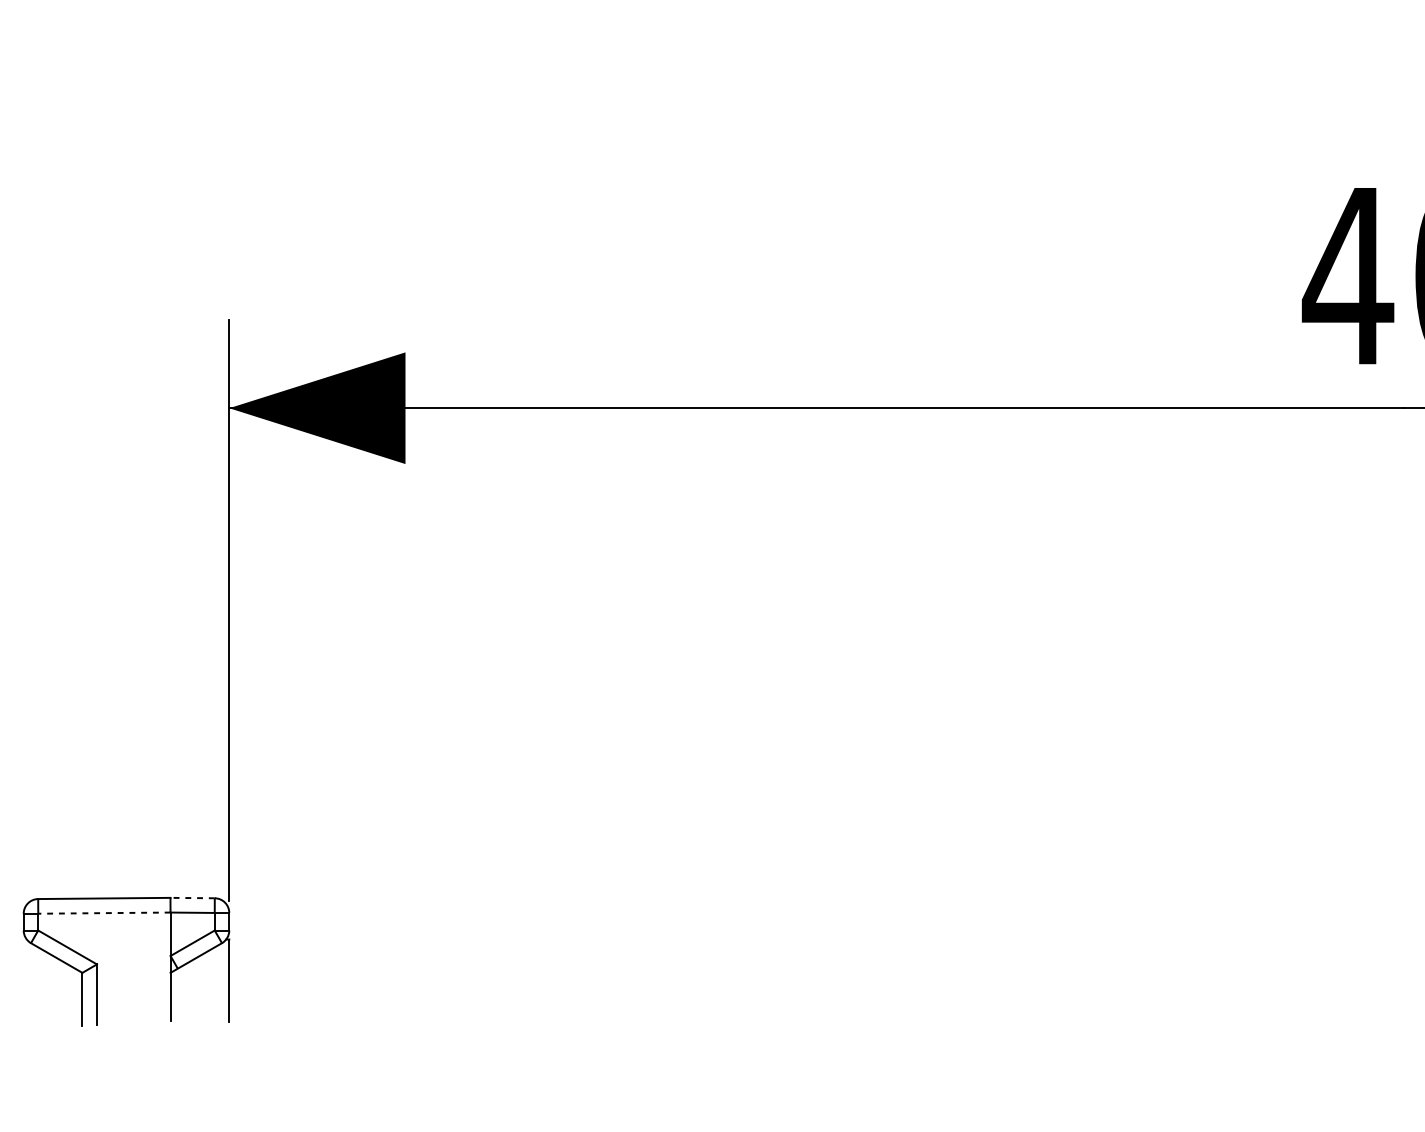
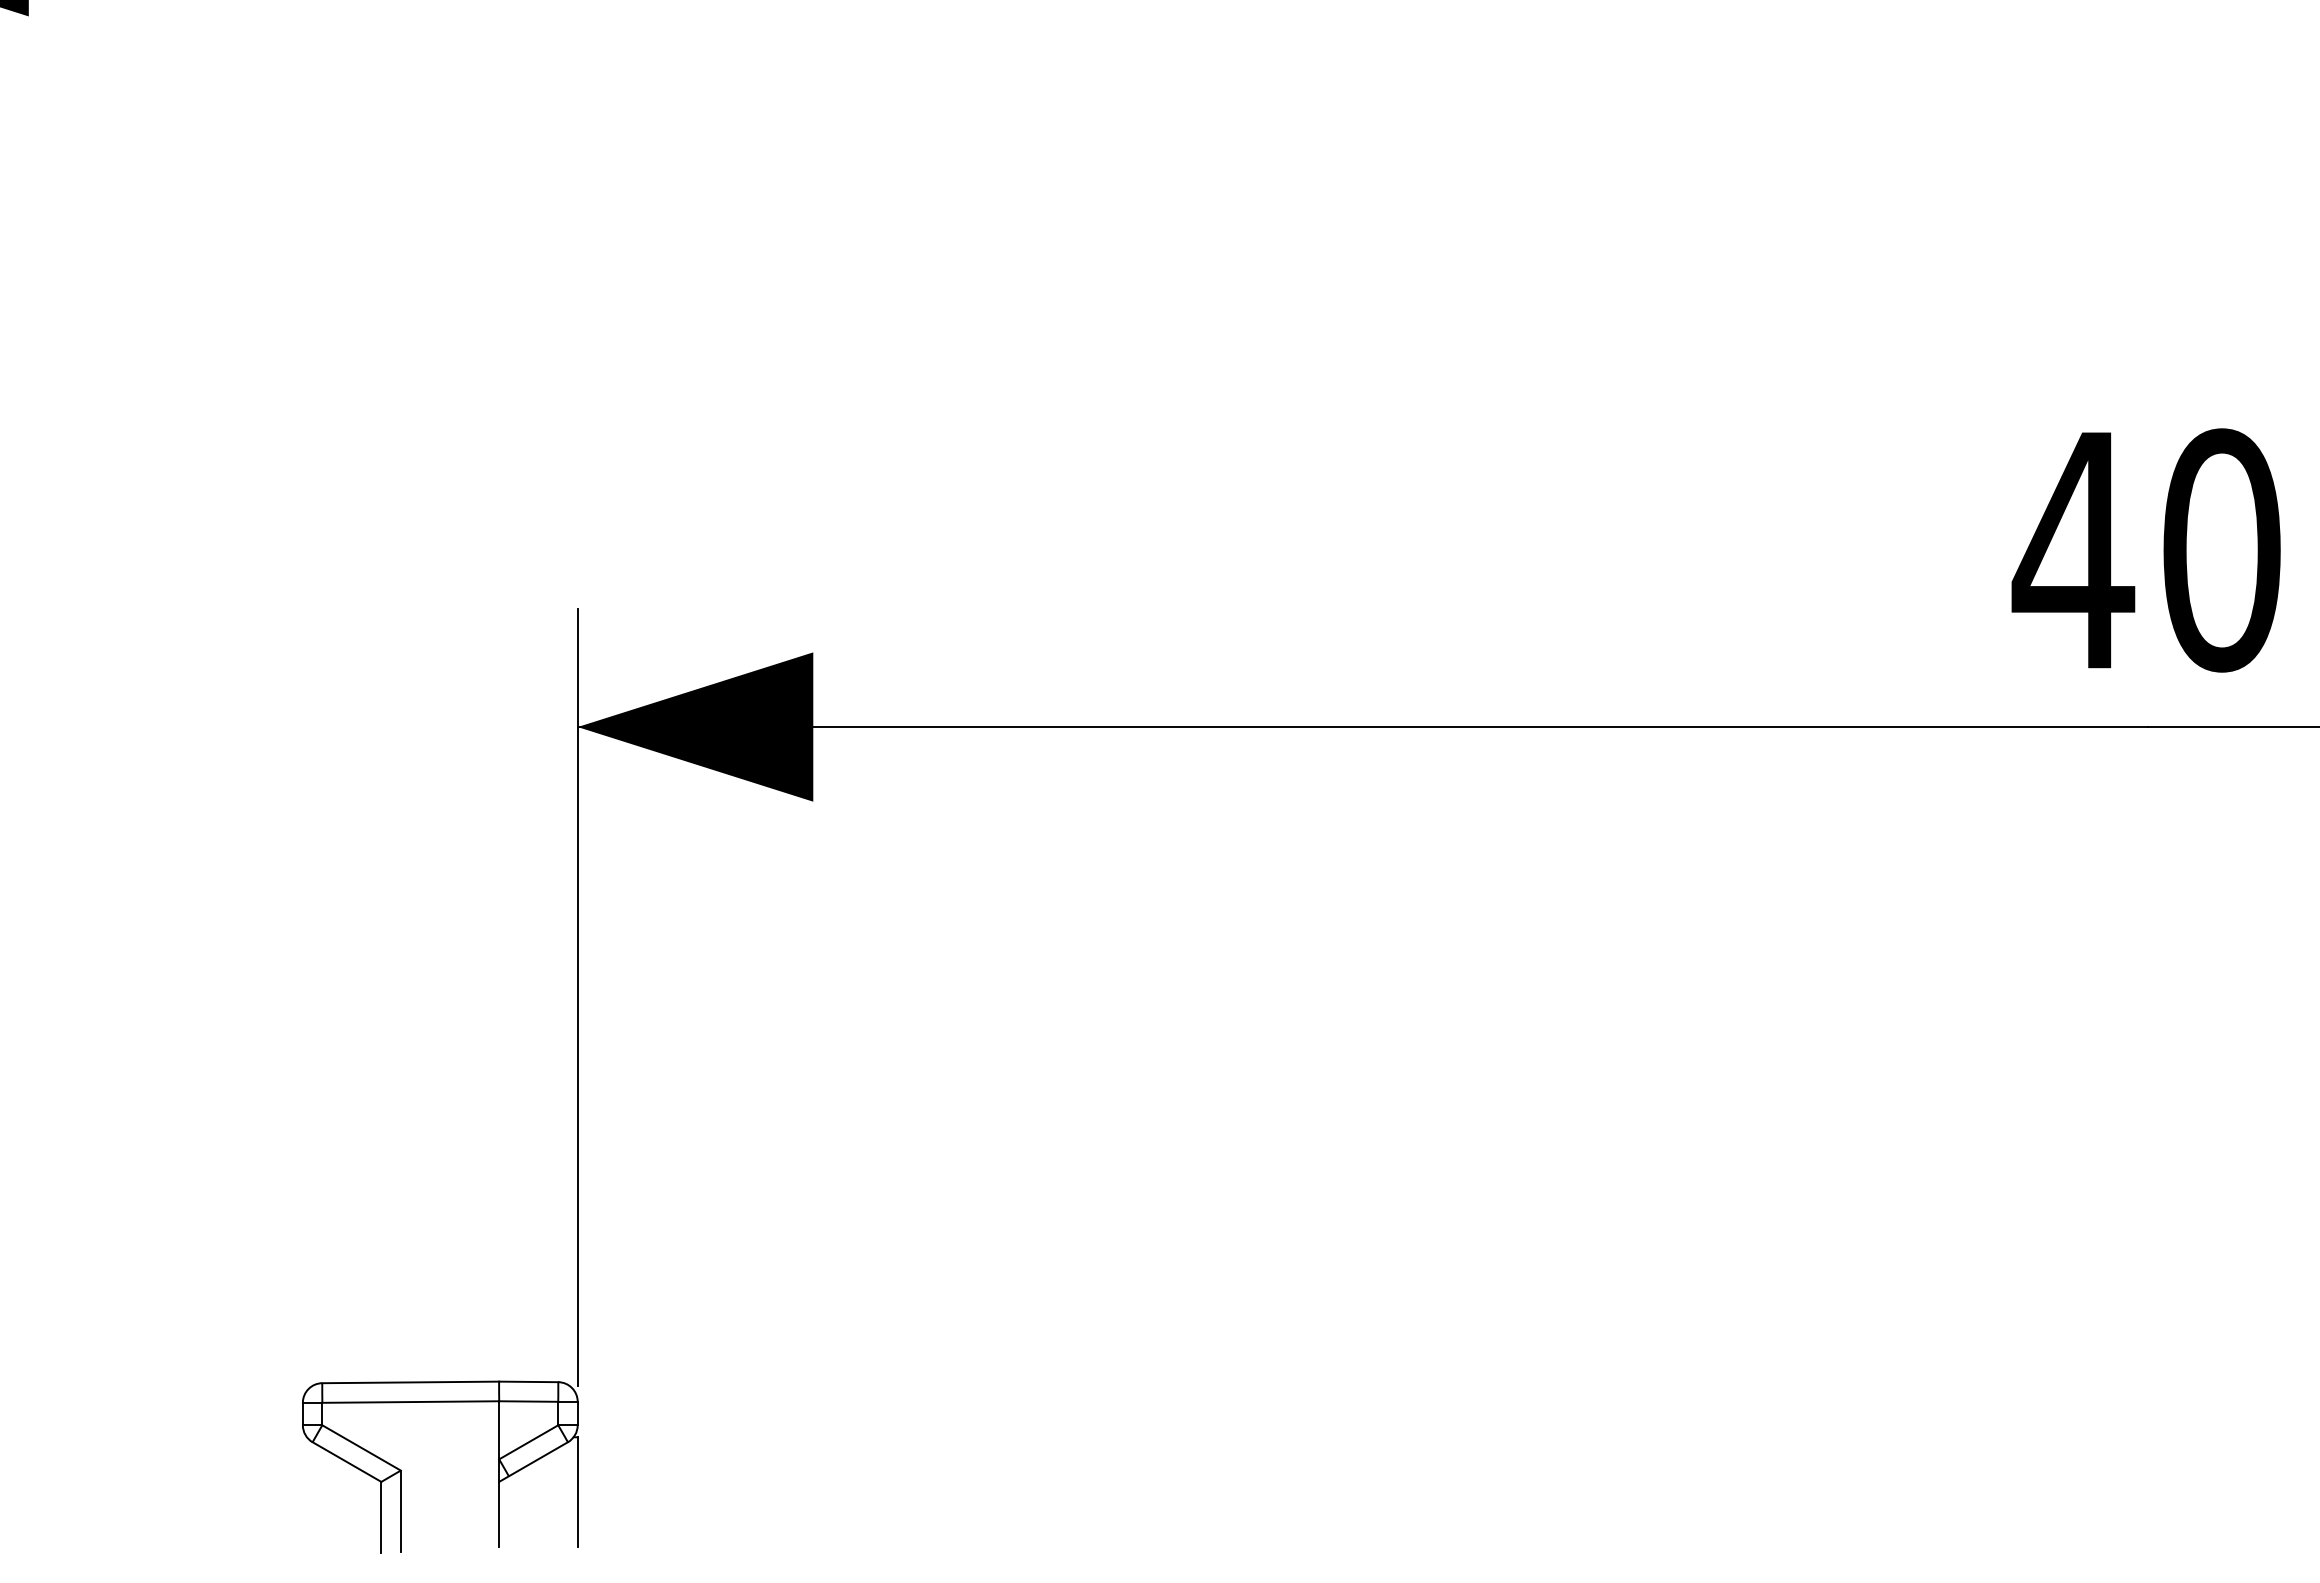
line: (192, 897) -> (528, 1381), dashed -> solid
line: (104, 913) -> (410, 1402), dashed -> solid

